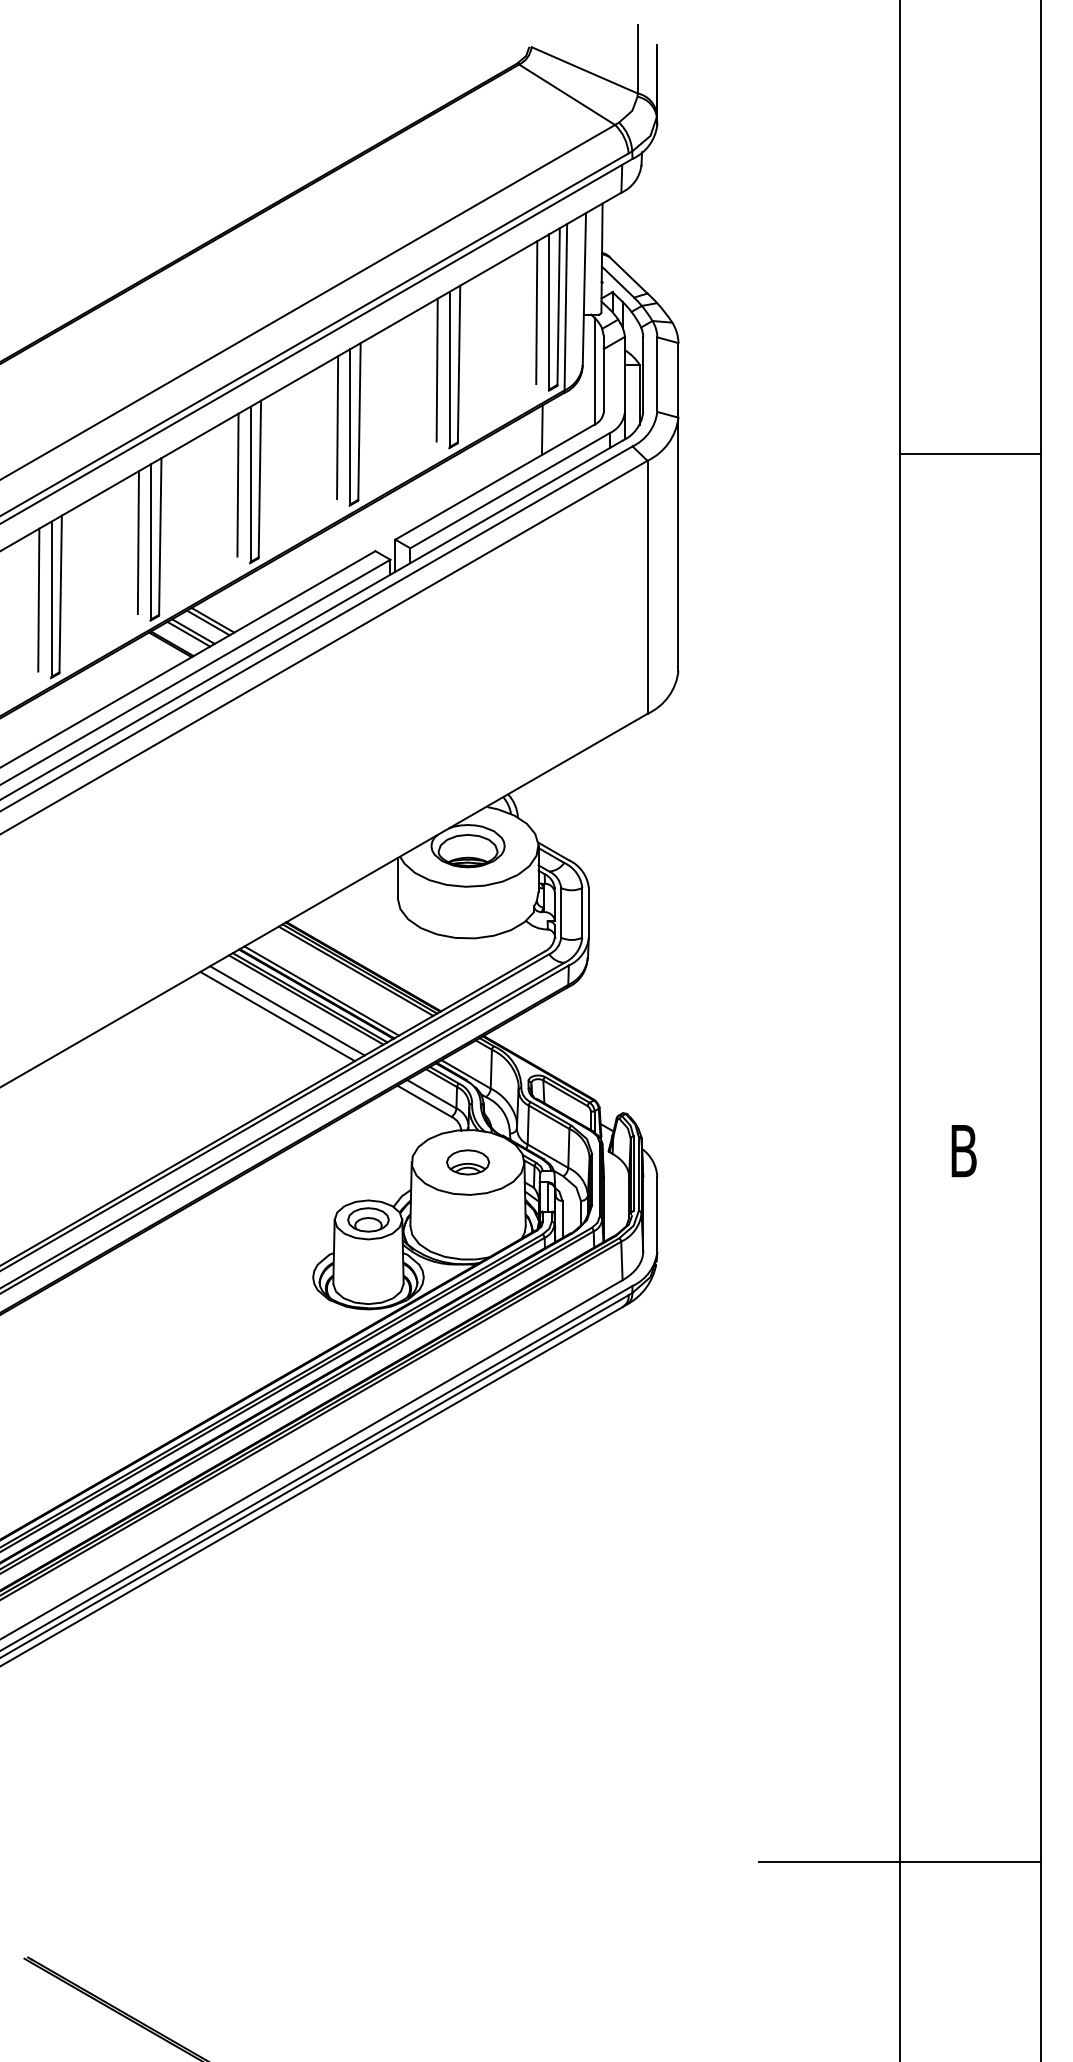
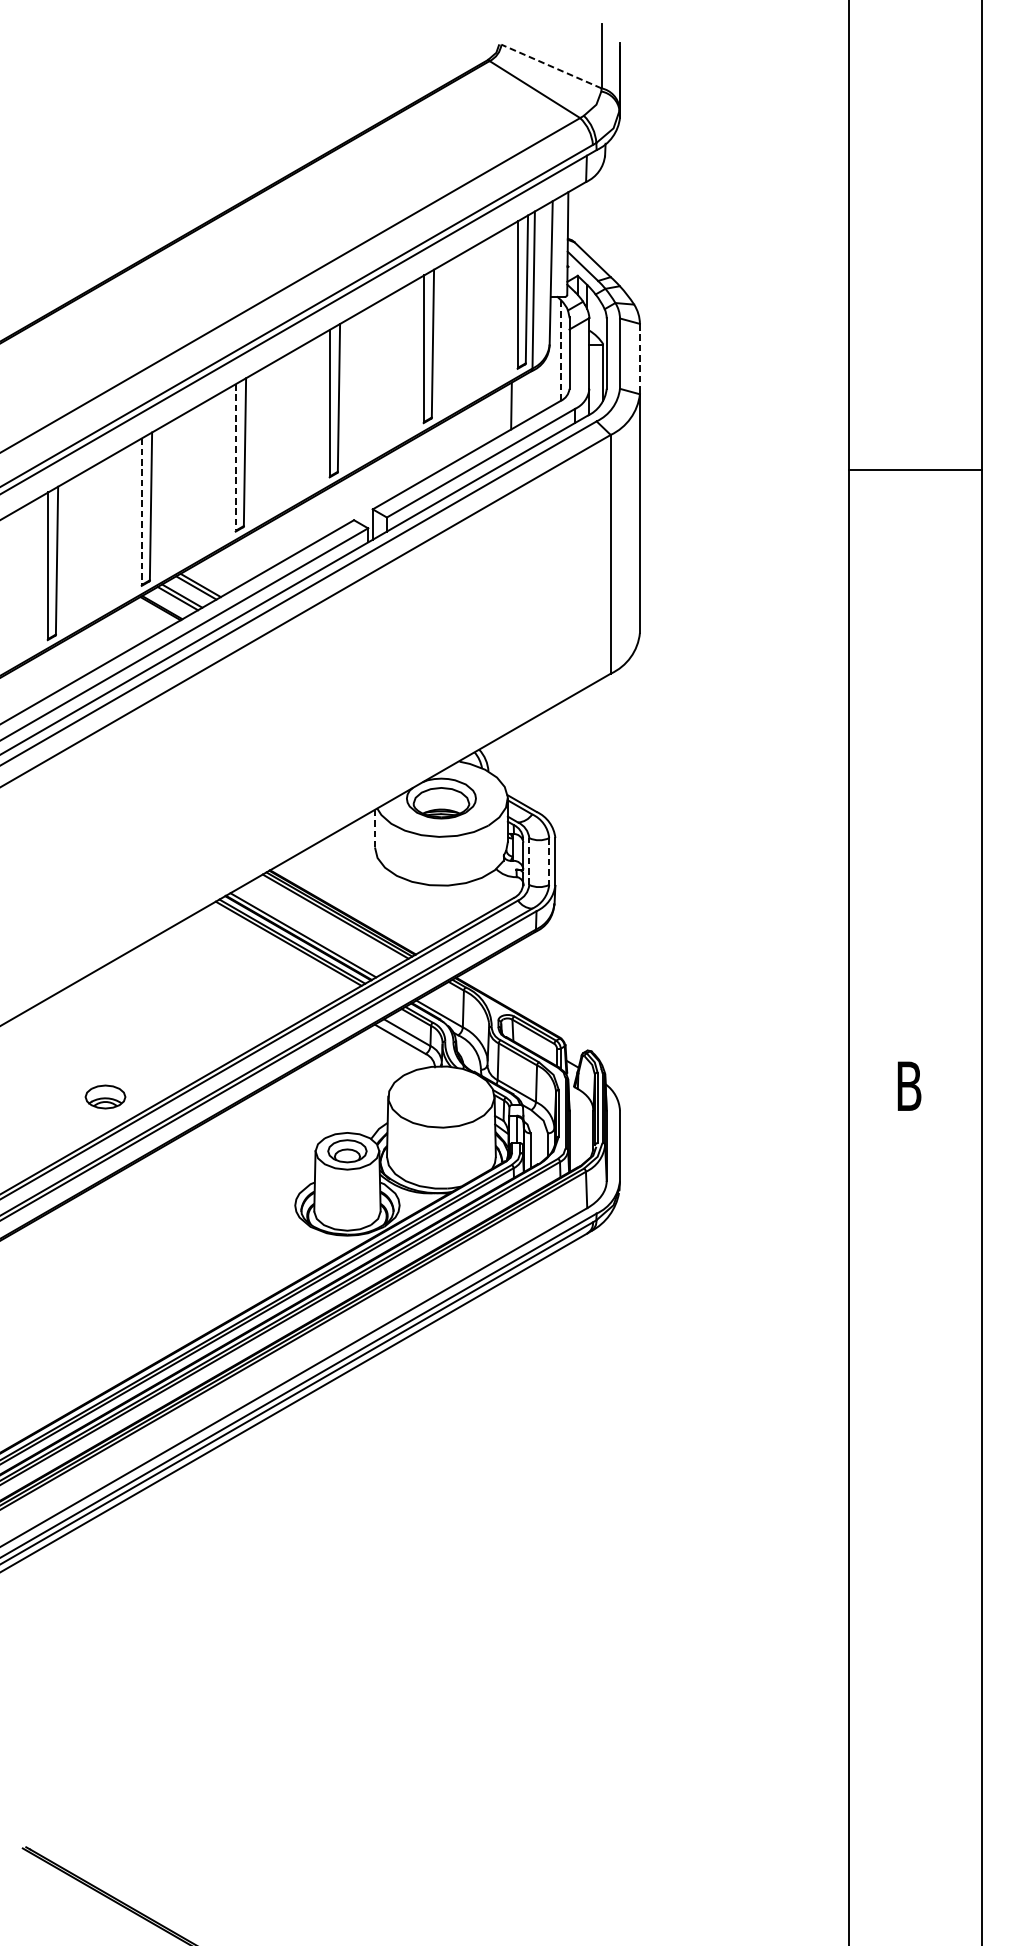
line: (584, 70) -> (551, 66), solid -> dashed
line: (536, 312) -> (506, 295), removed
line: (436, 369) -> (411, 348), removed
line: (594, 370) -> (560, 349), solid -> dashed
line: (678, 380) -> (639, 359), solid -> dashed
line: (337, 427) -> (318, 403), removed
line: (970, 453) -> (915, 469), moved
line: (237, 484) -> (223, 457), removed
line: (250, 484) -> (236, 457), solid -> dashed
line: (151, 541) -> (142, 511), solid -> dashed
line: (137, 542) -> (129, 512), removed
line: (38, 599) -> (36, 565), removed
line: (397, 877) -> (374, 828), solid -> dashed
line: (561, 912) -> (529, 861), solid -> dashed
line: (582, 912) -> (549, 861), solid -> dashed
line: (287, 1010) -> (271, 953), removed
line: (277, 1016) -> (261, 959), removed
part: (468, 1162) -> (105, 1097), moved
line: (899, 1862) -> (848, 1757), removed

